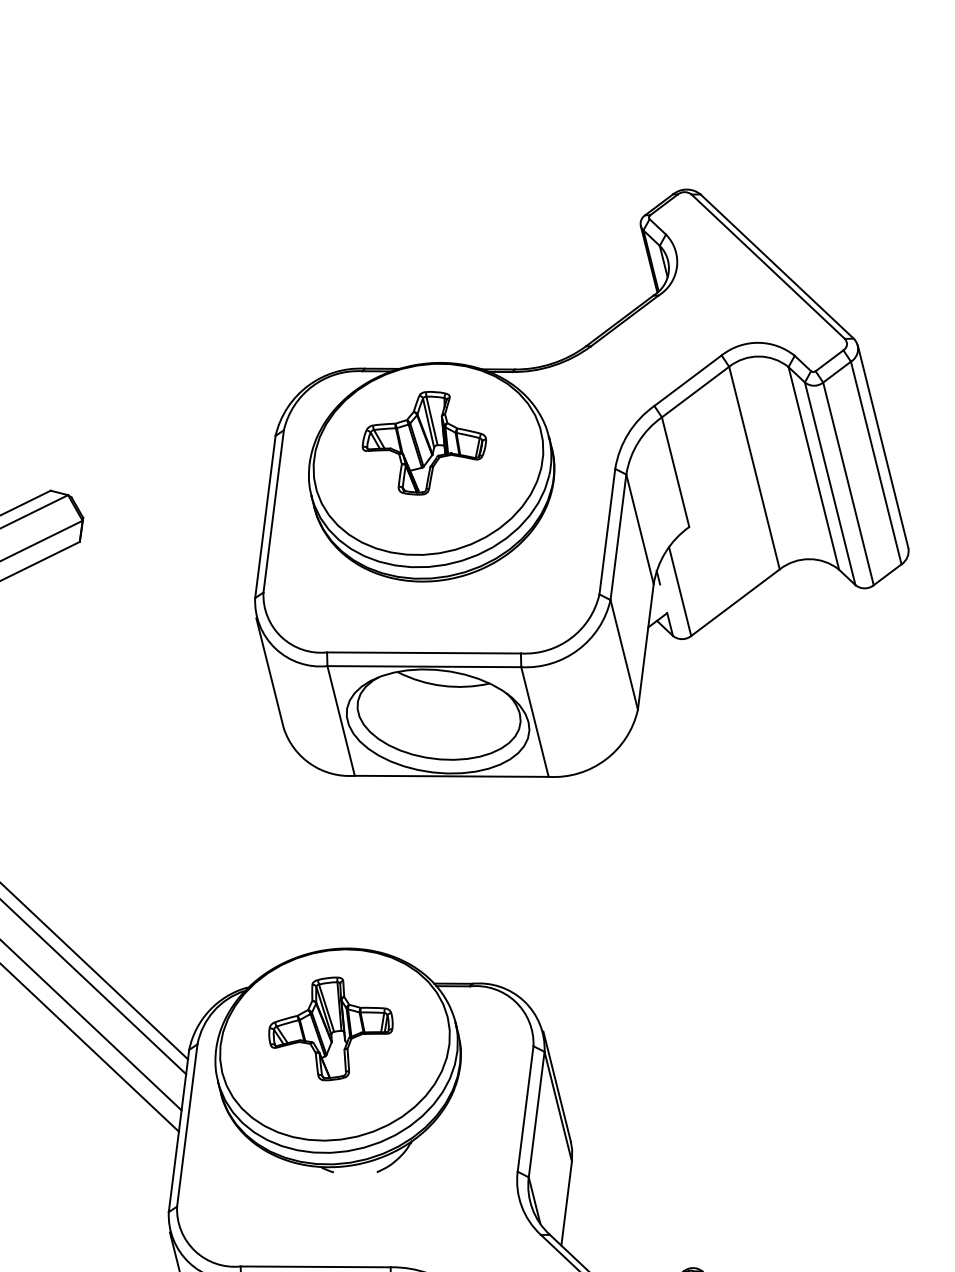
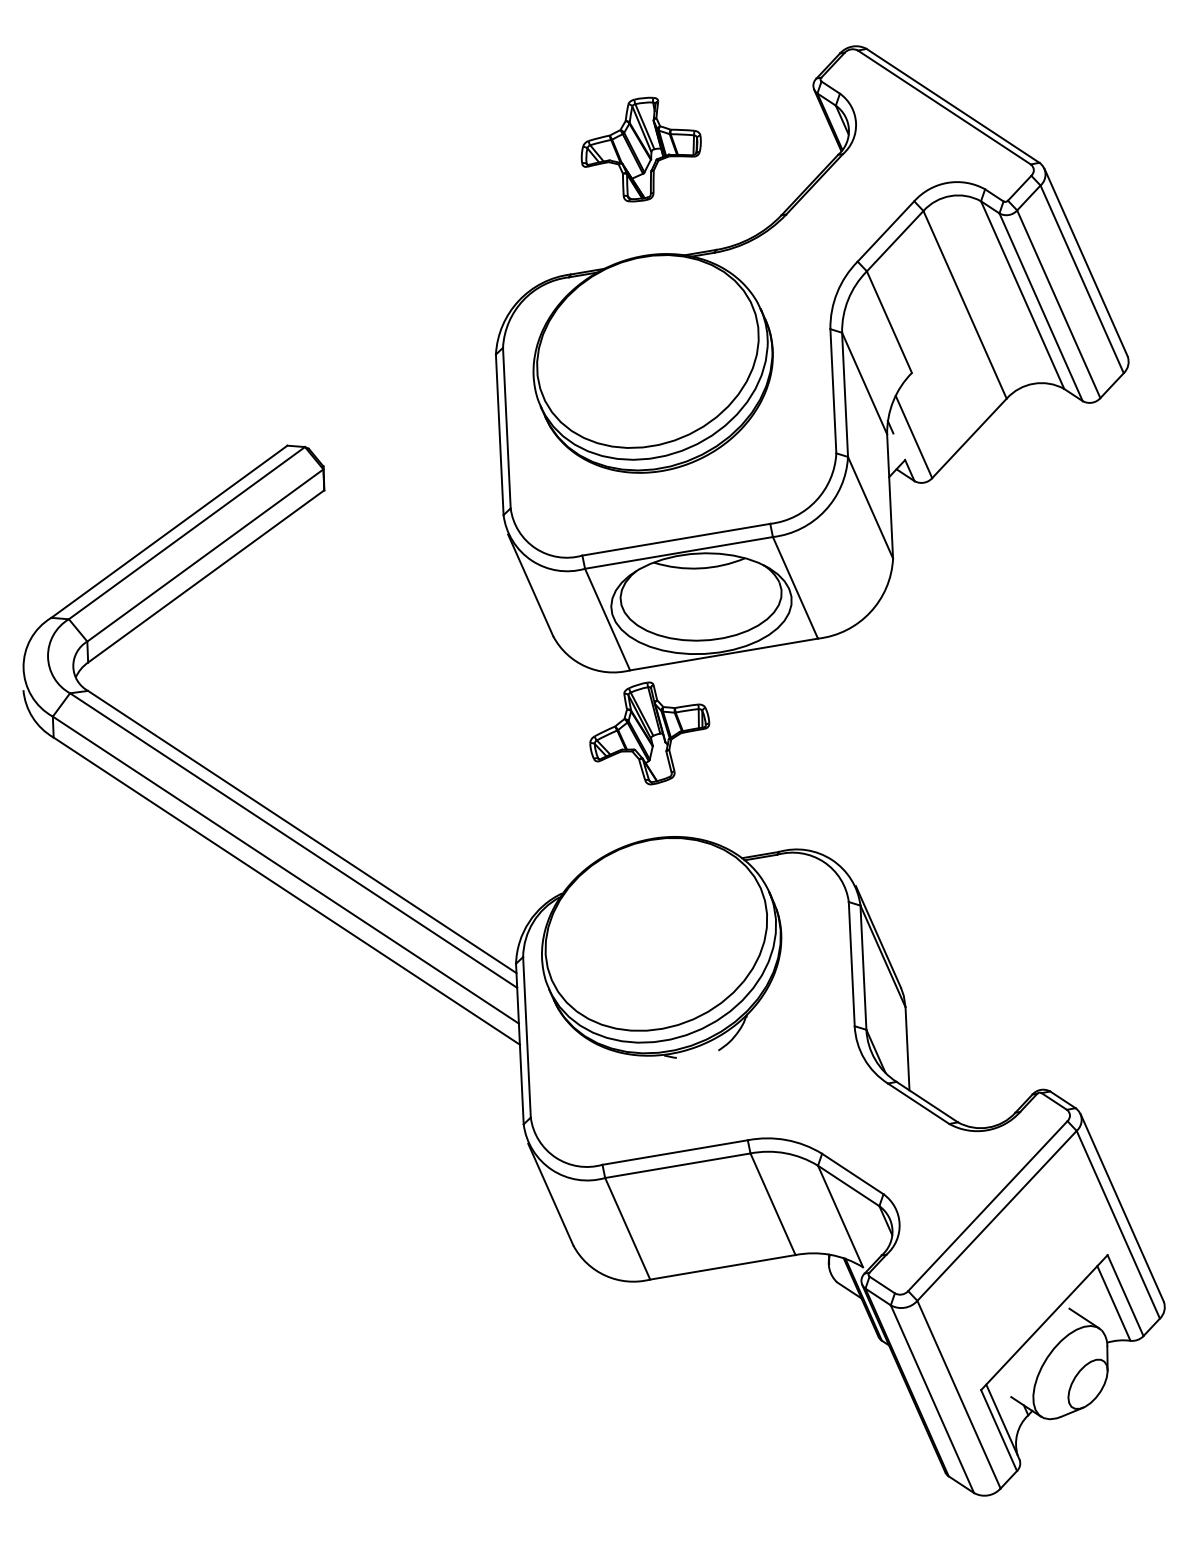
part: (423, 443) -> (640, 149), moved
part: (330, 1028) -> (649, 733), moved

